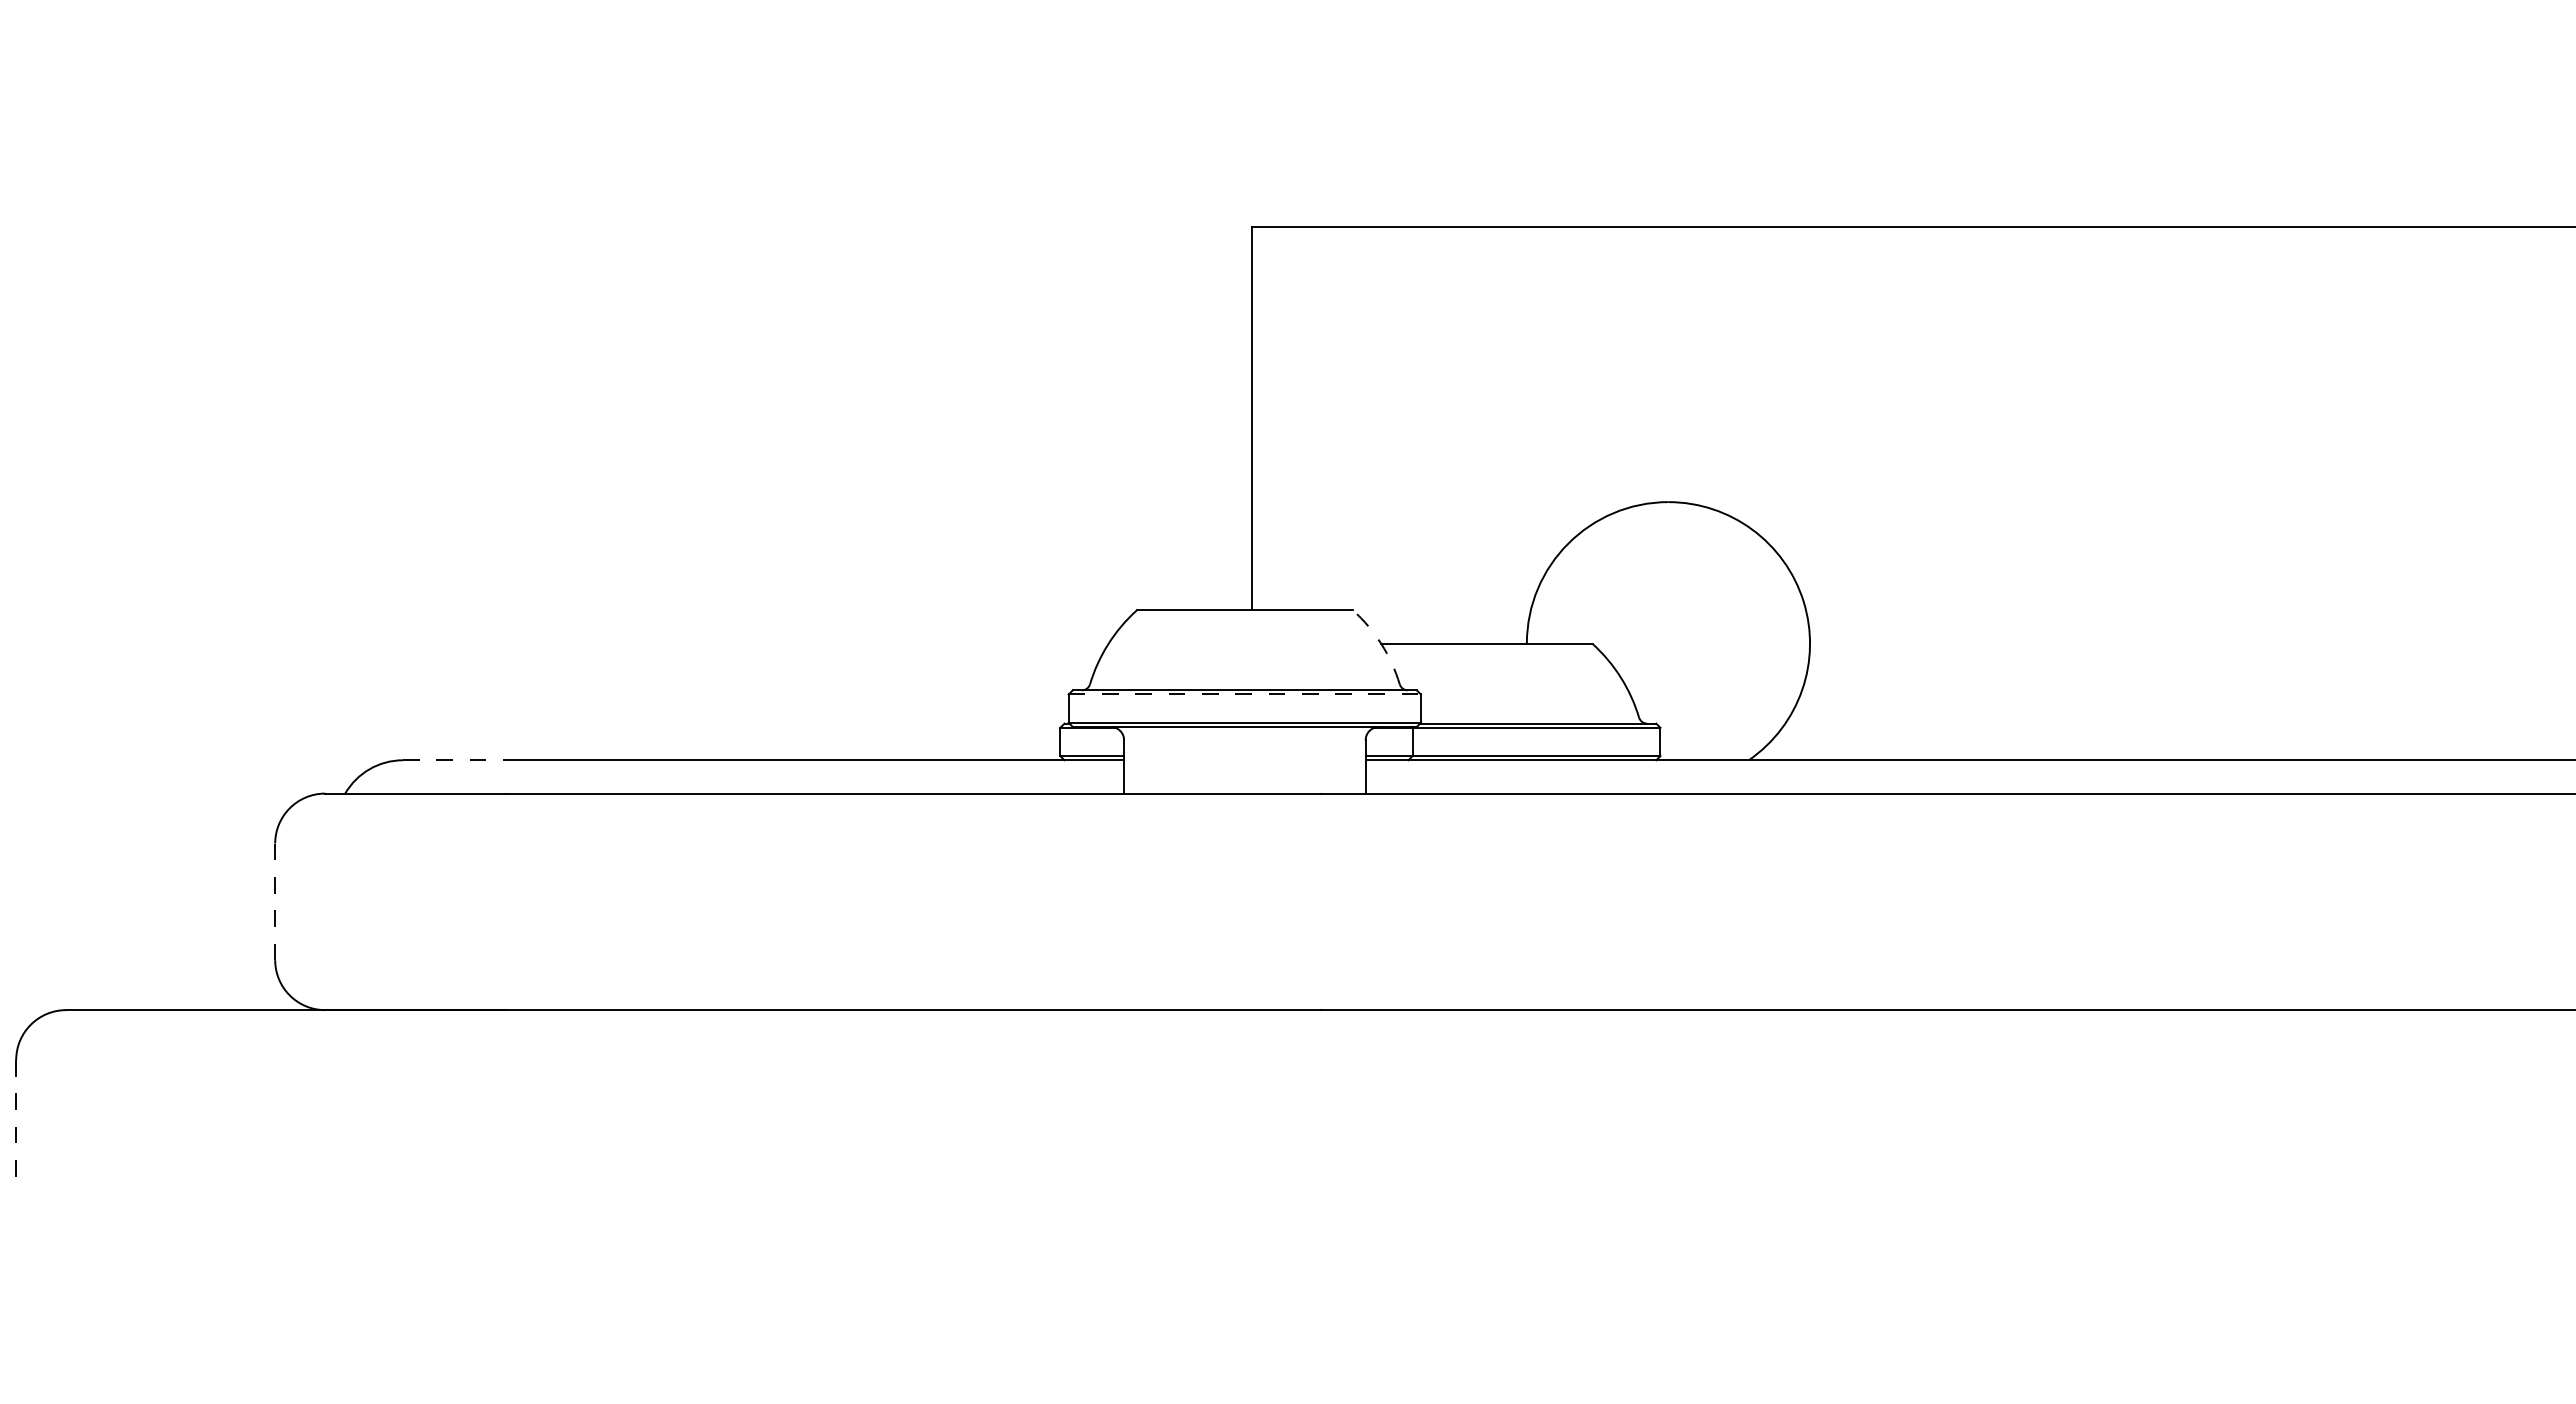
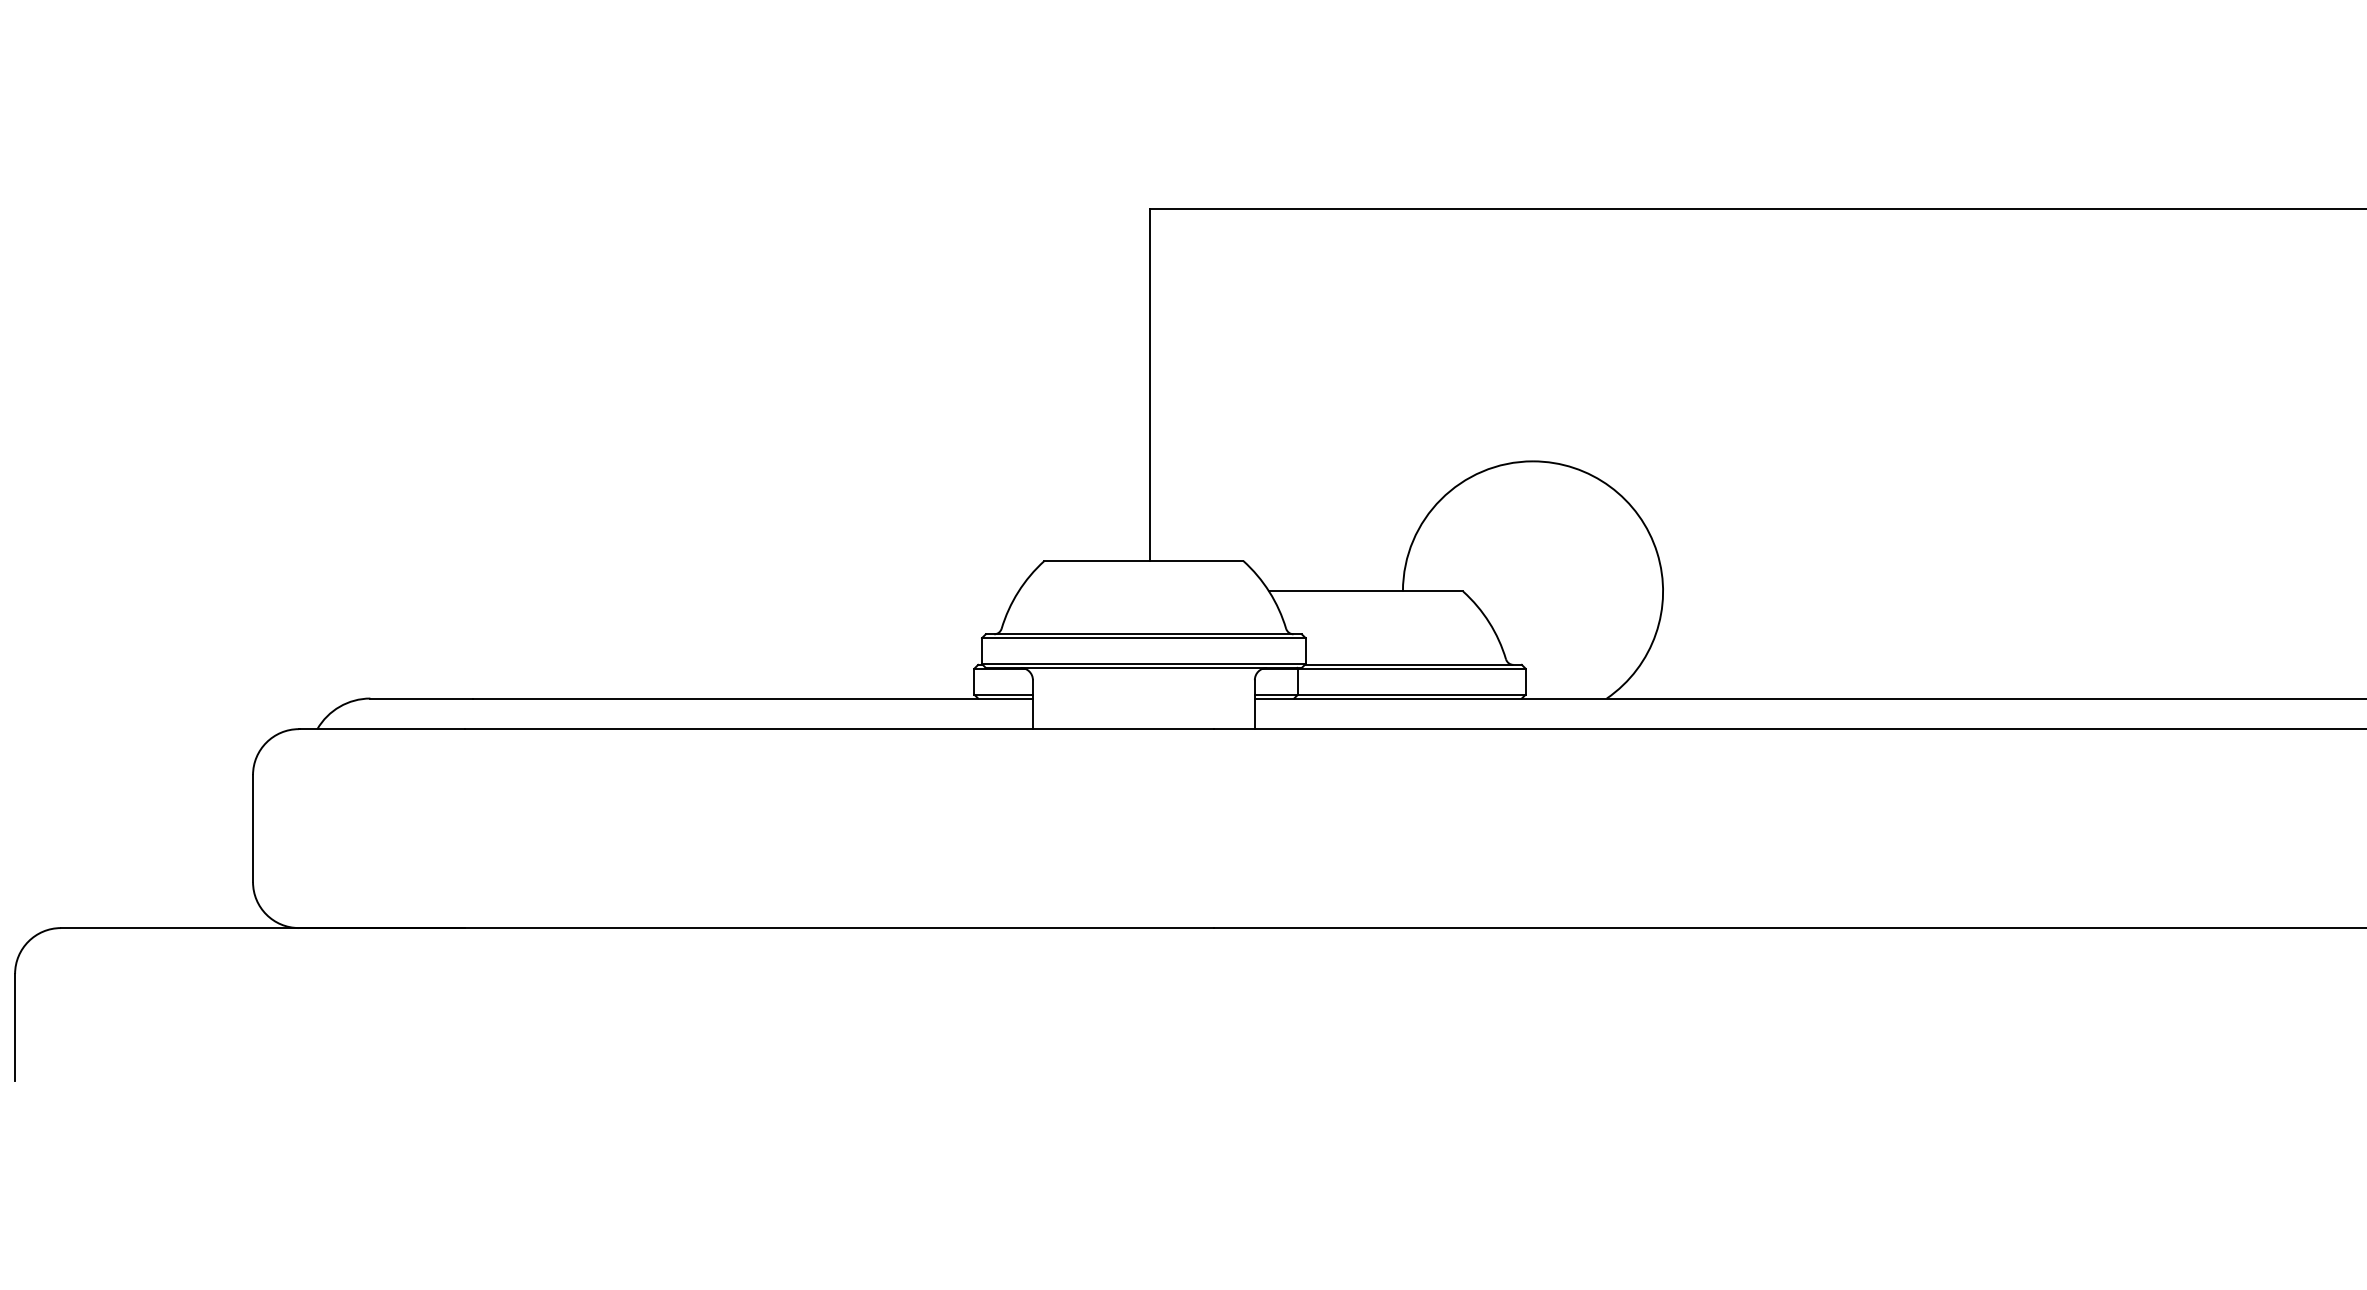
arc: (1381, 644) -> (1269, 592), dashed -> solid
line: (1245, 694) -> (1144, 638), dashed -> solid
line: (459, 760) -> (422, 698), dashed -> solid
line: (275, 902) -> (253, 829), dashed -> solid
line: (16, 1118) -> (15, 1027), dashed -> solid

